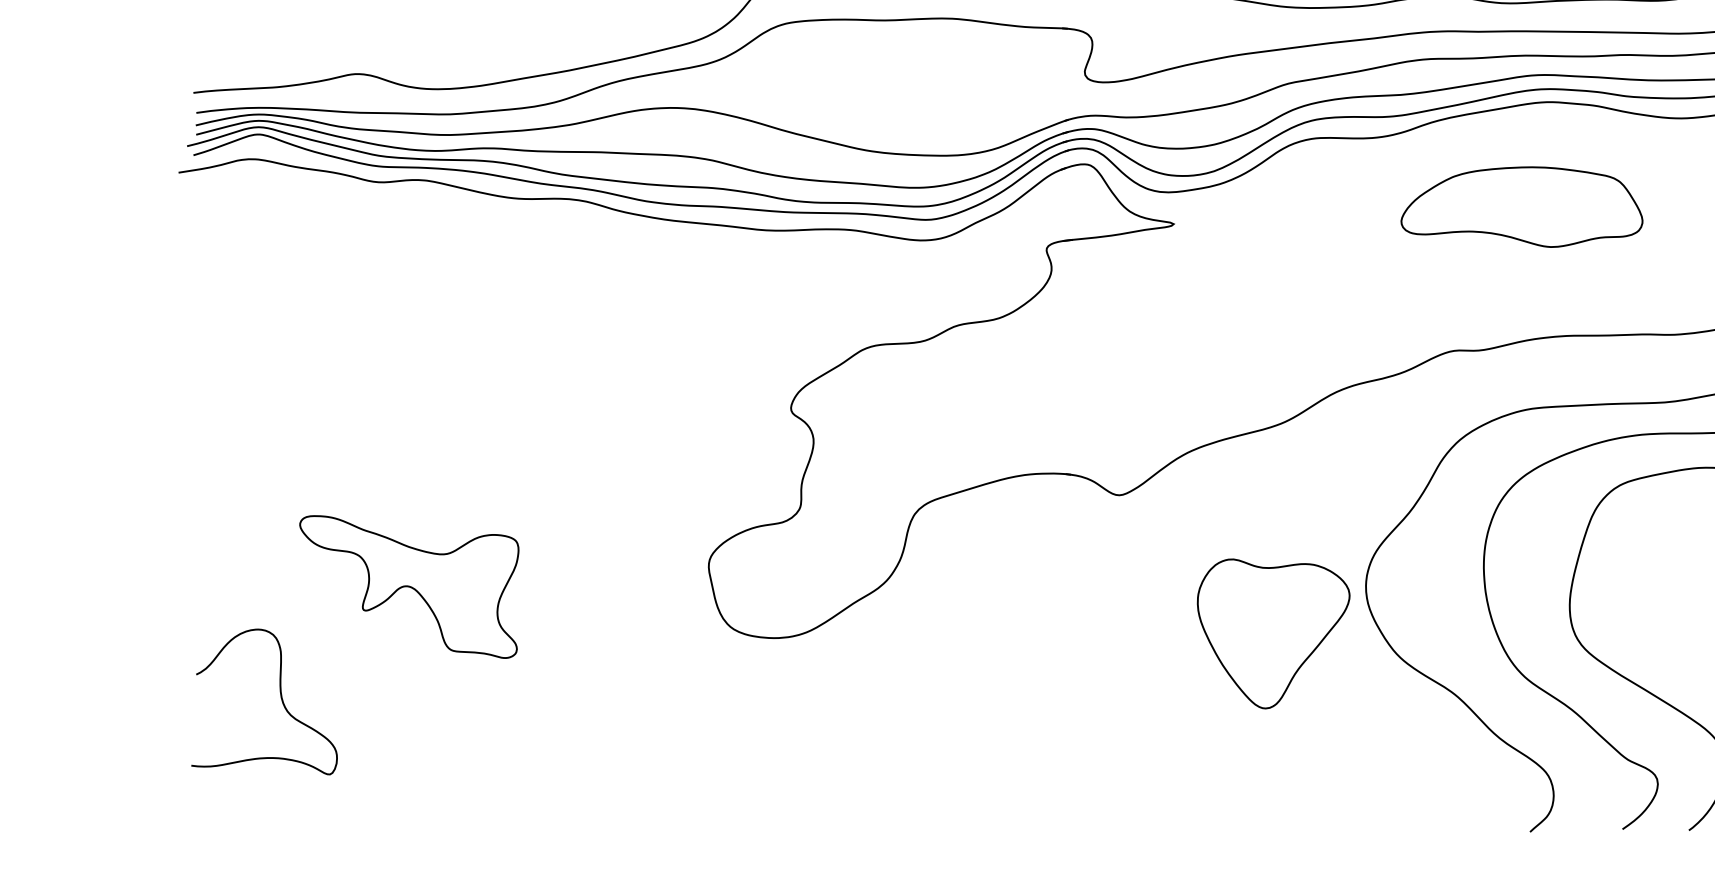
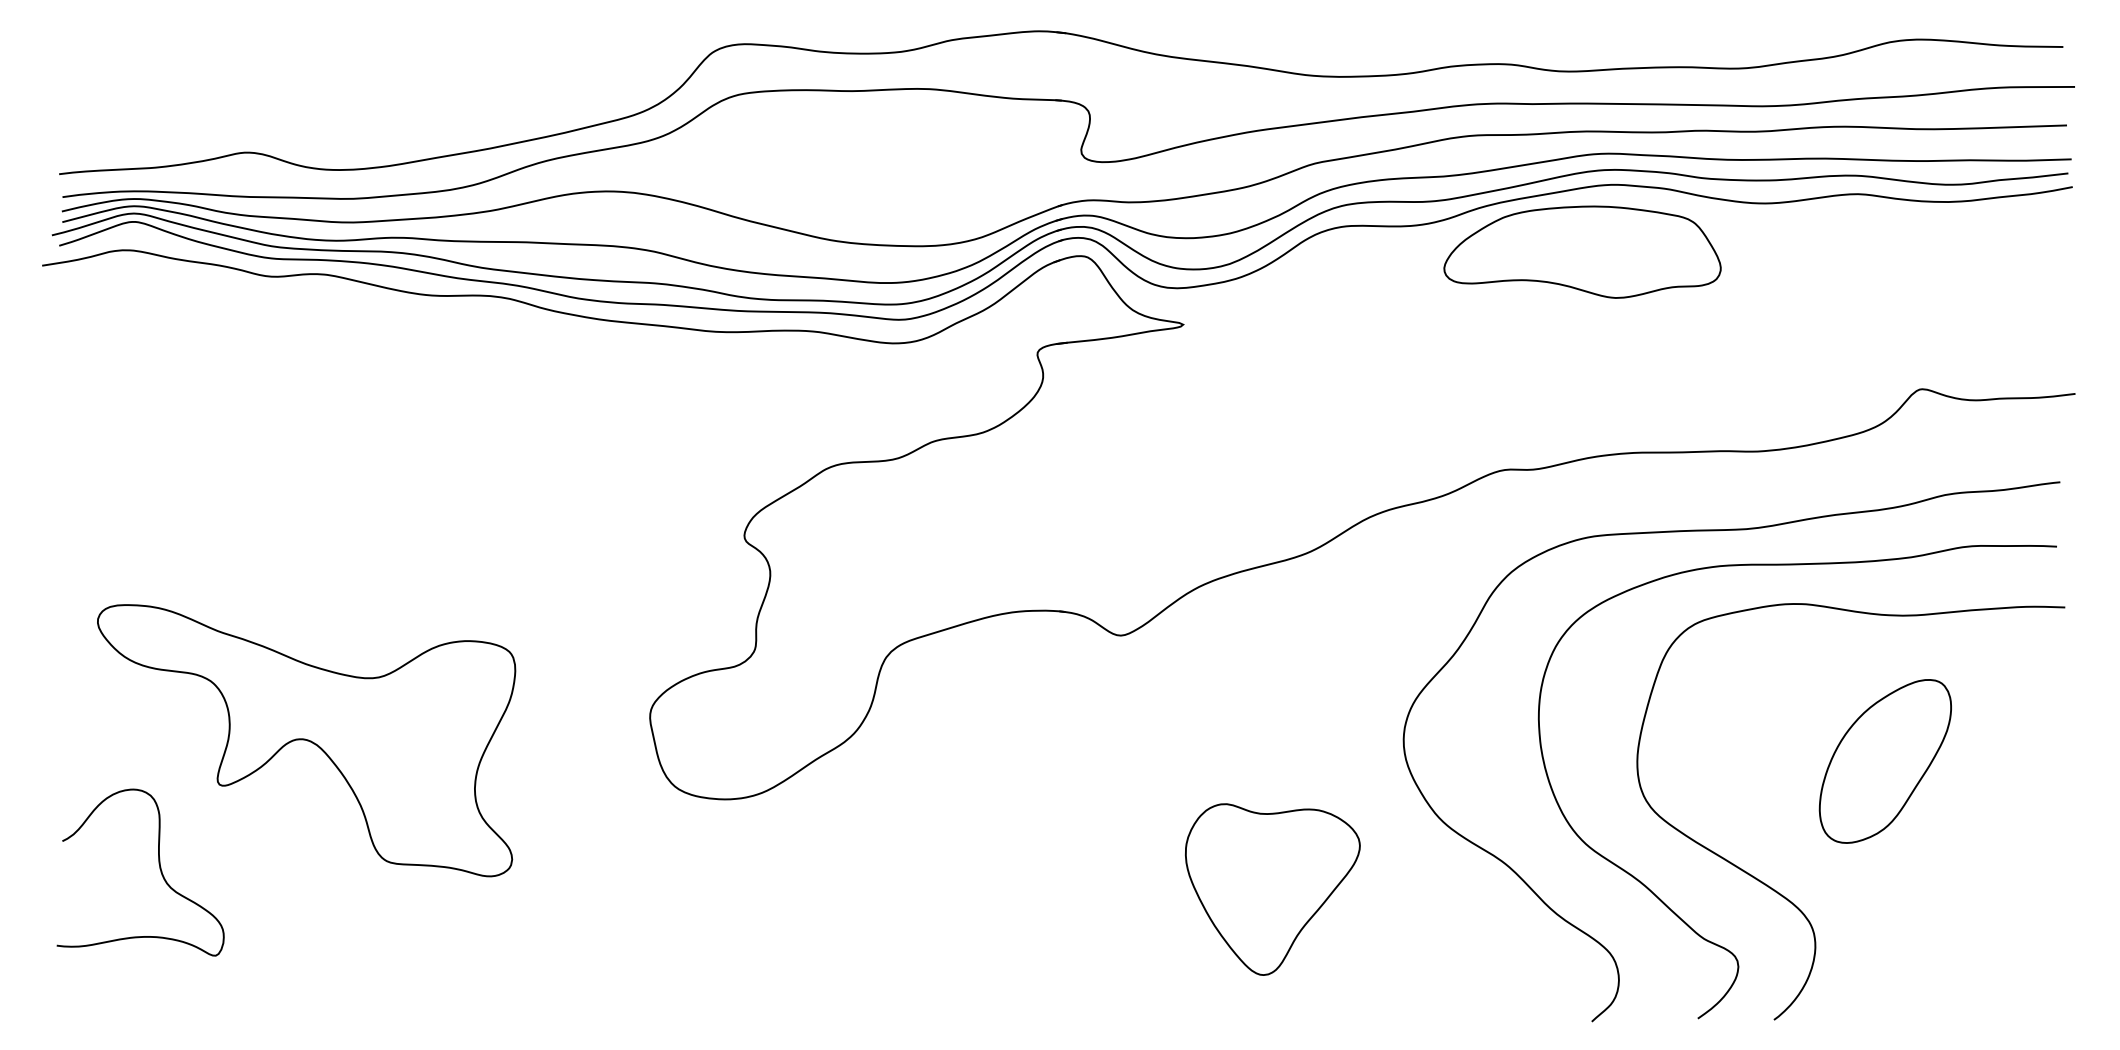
part: (1521, 206) -> (1582, 251), moved
part: (409, 586) -> (306, 740), size x1.67
part: (1273, 633) -> (1272, 889), moved

